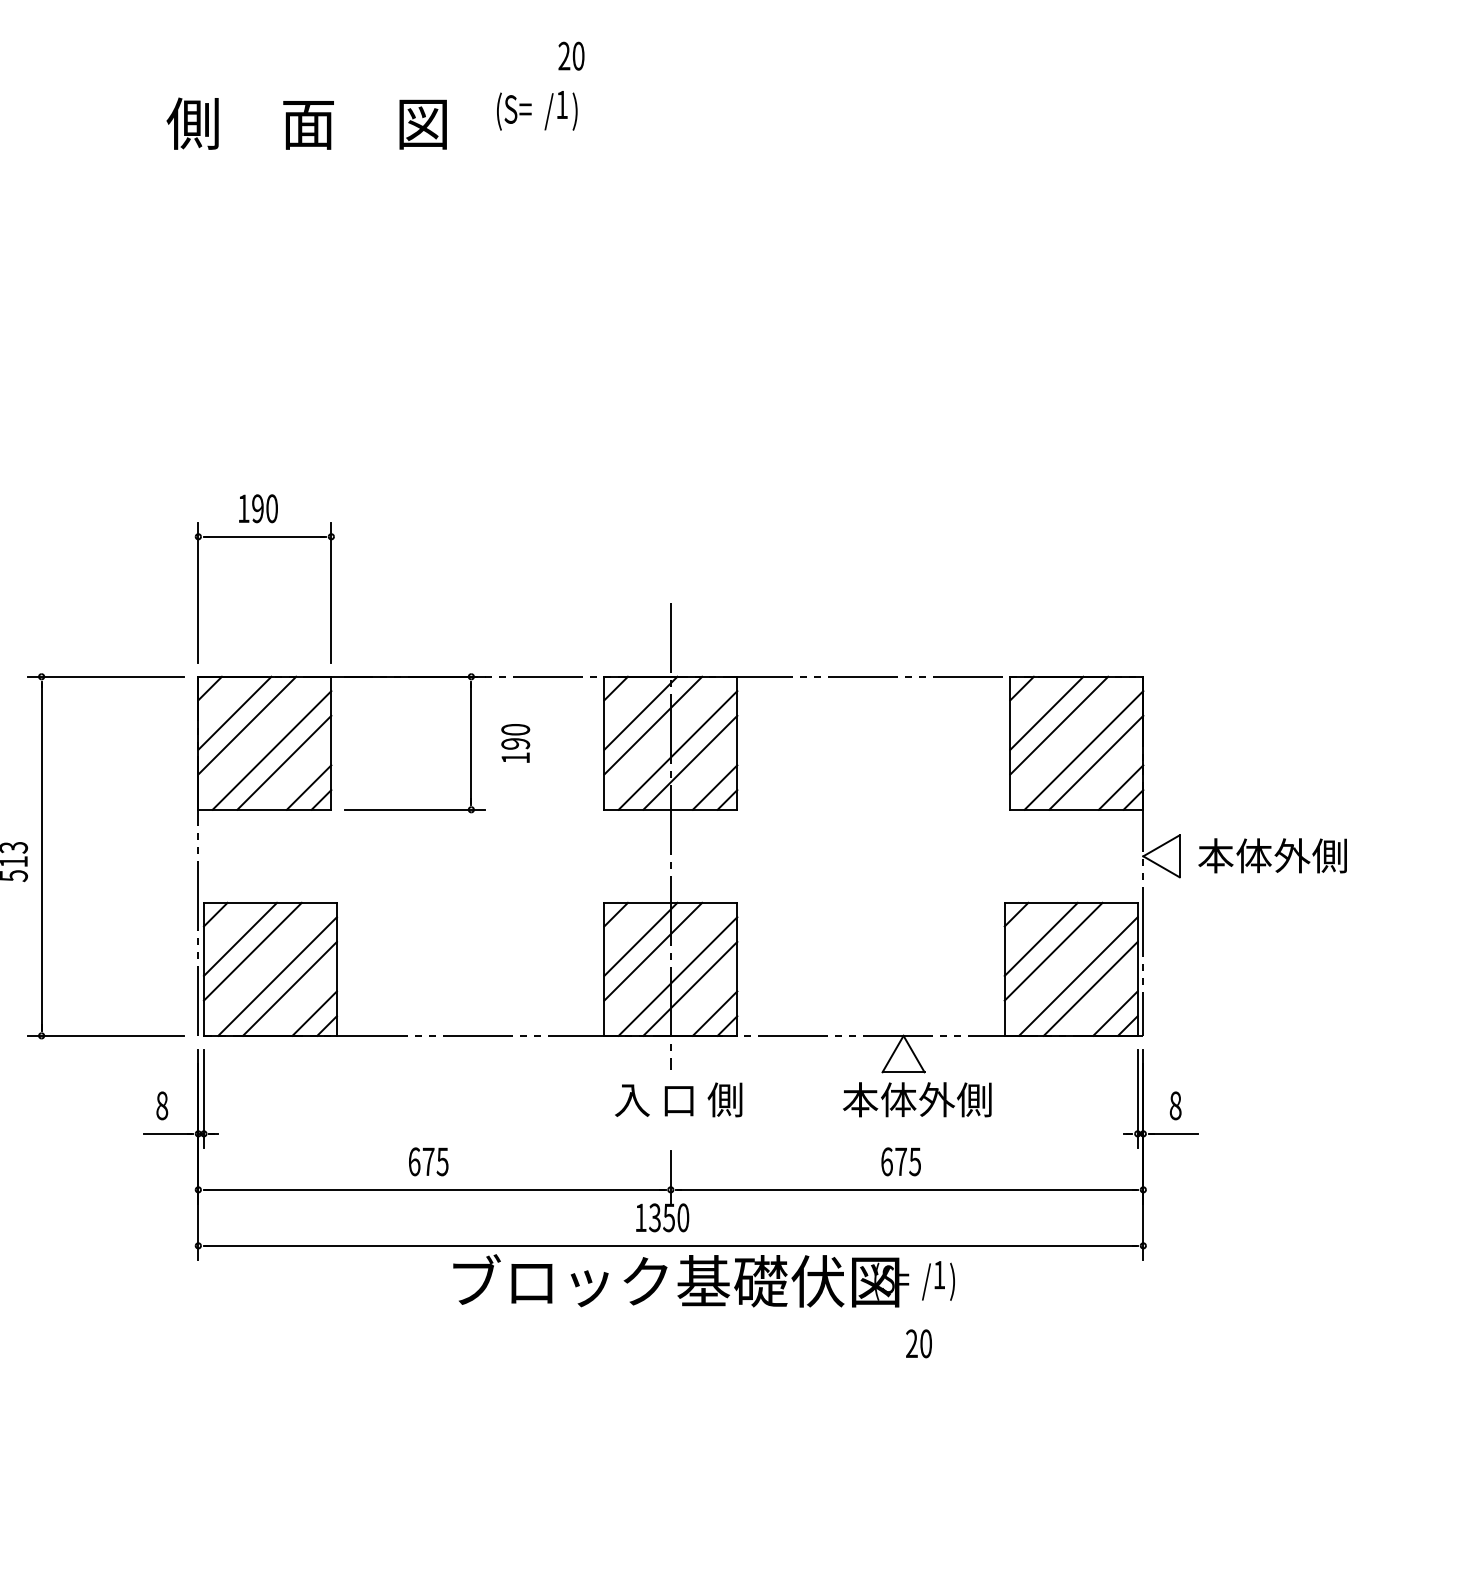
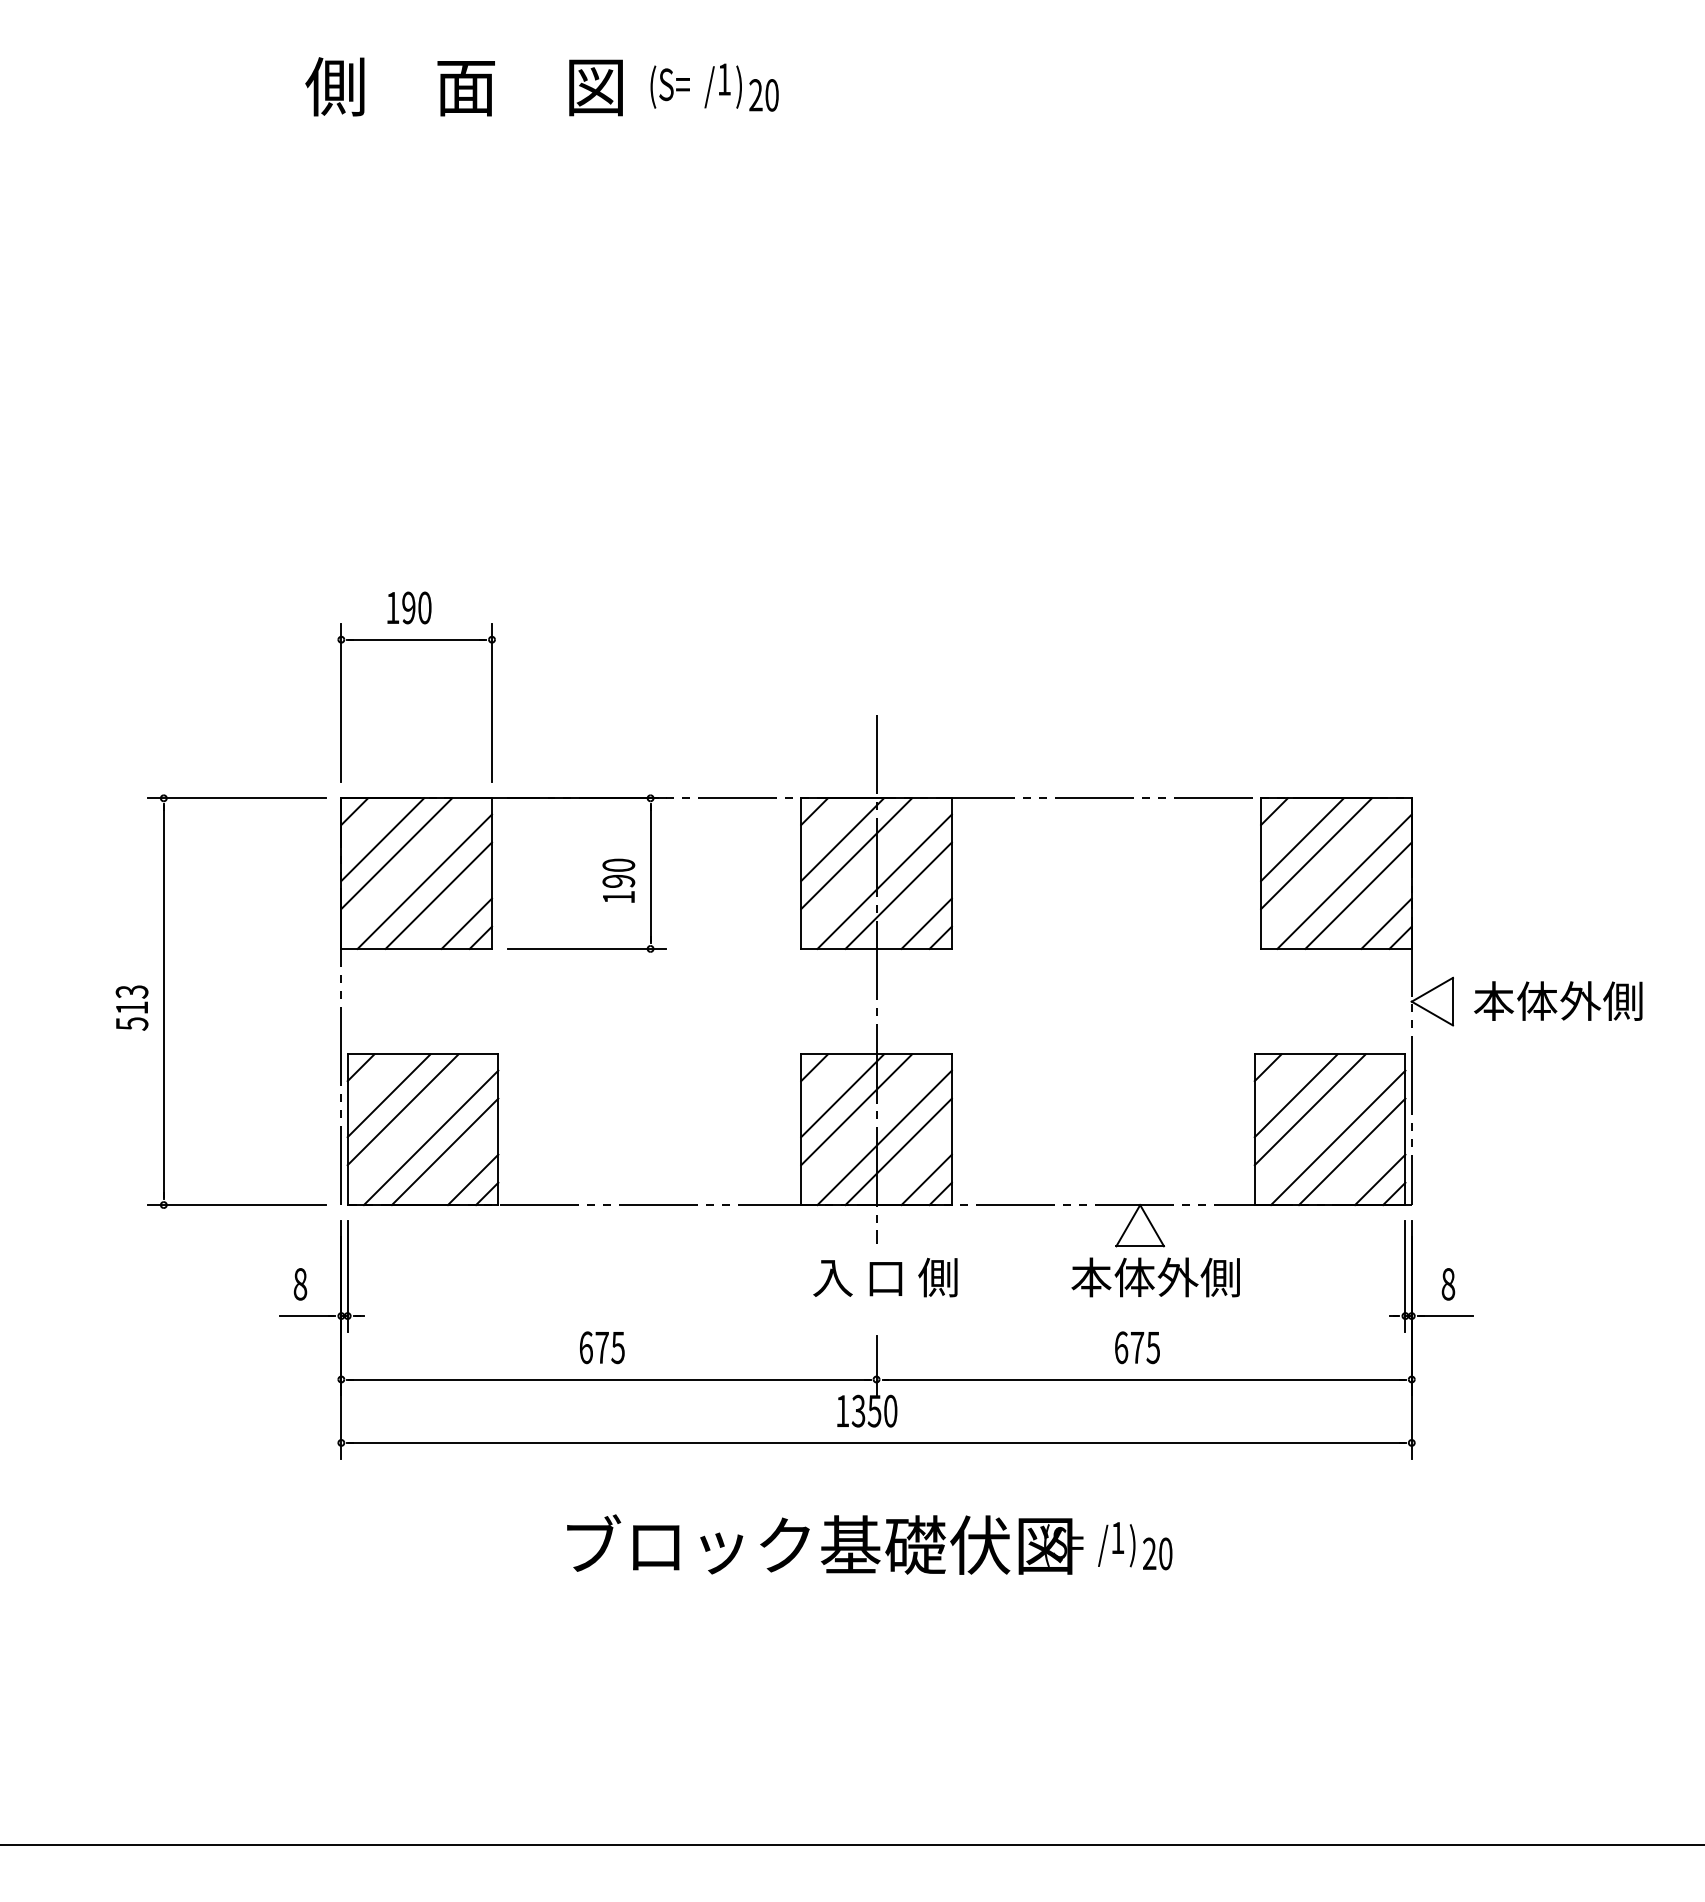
text: (536, 110) -> (695, 85), moved
text: (306, 123) -> (463, 86), moved
text: (515, 743) -> (618, 880), moved
text: (704, 1280) -> (851, 1544), moved

